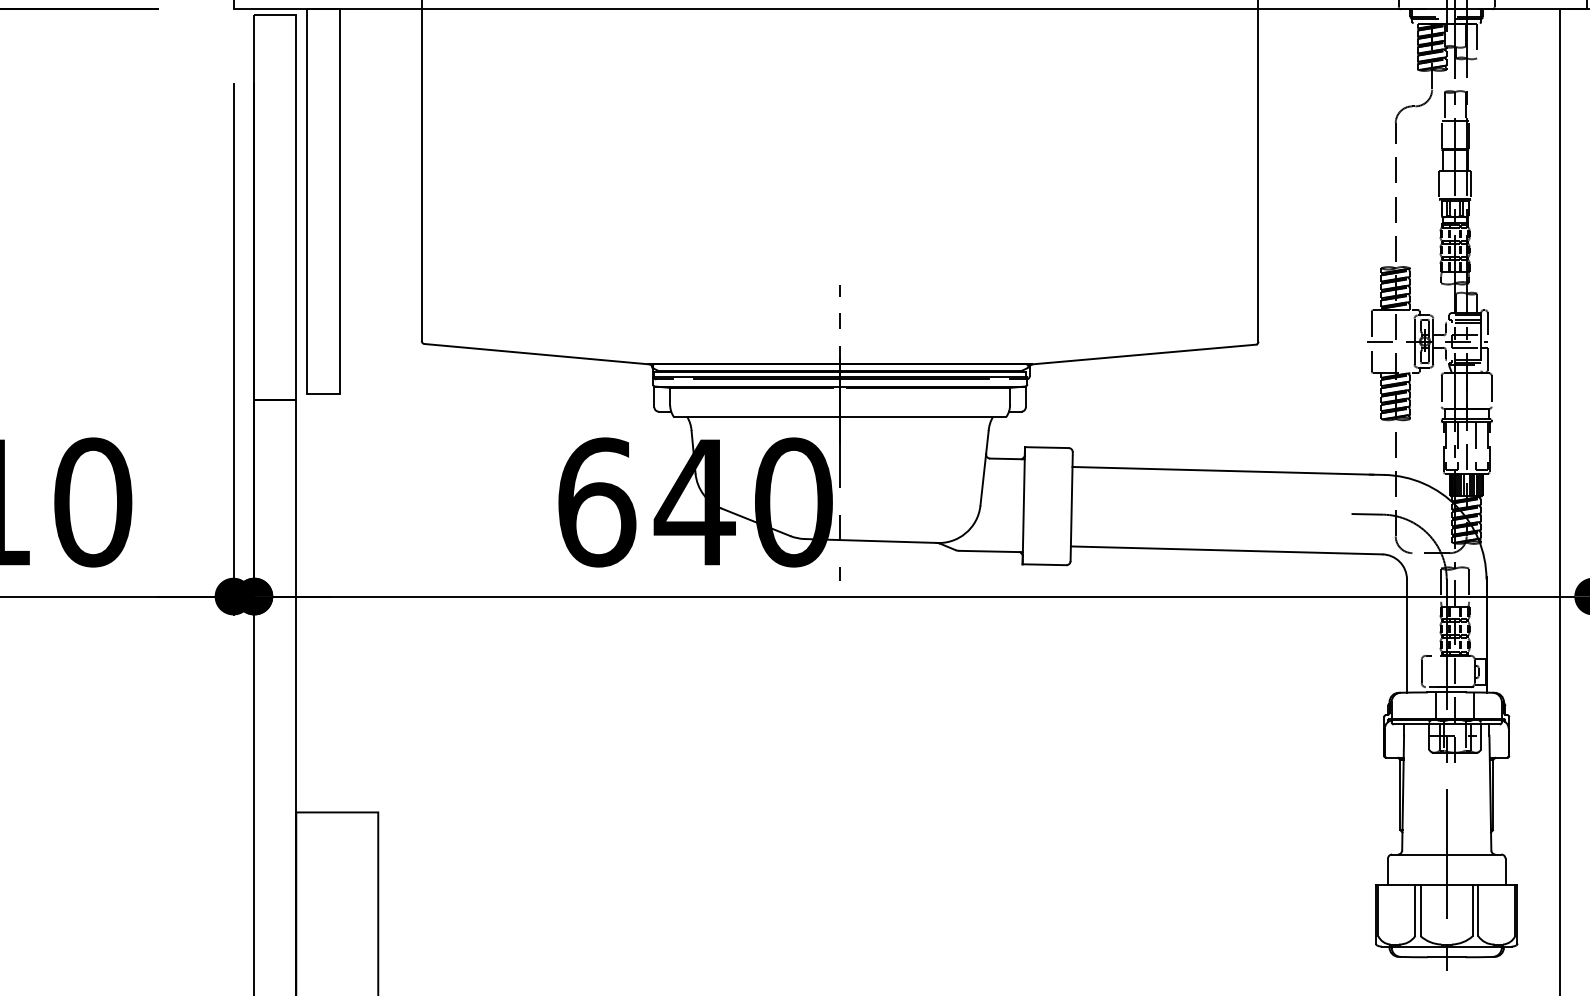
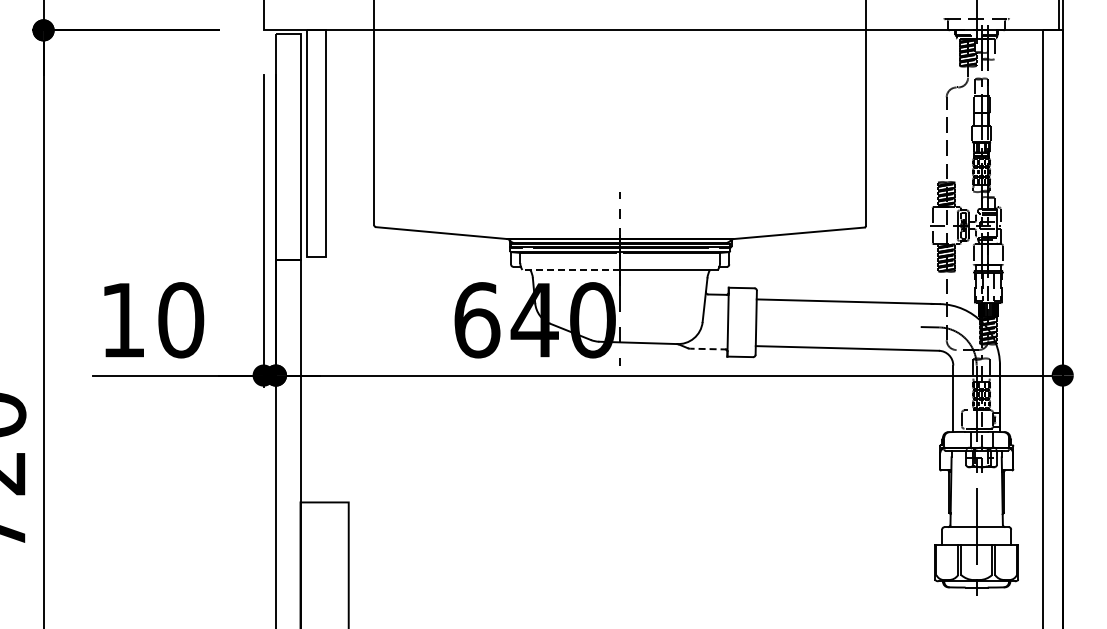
line: (757, 416) -> (571, 269), solid -> dashed
line: (990, 552) -> (708, 349), solid -> dashed

